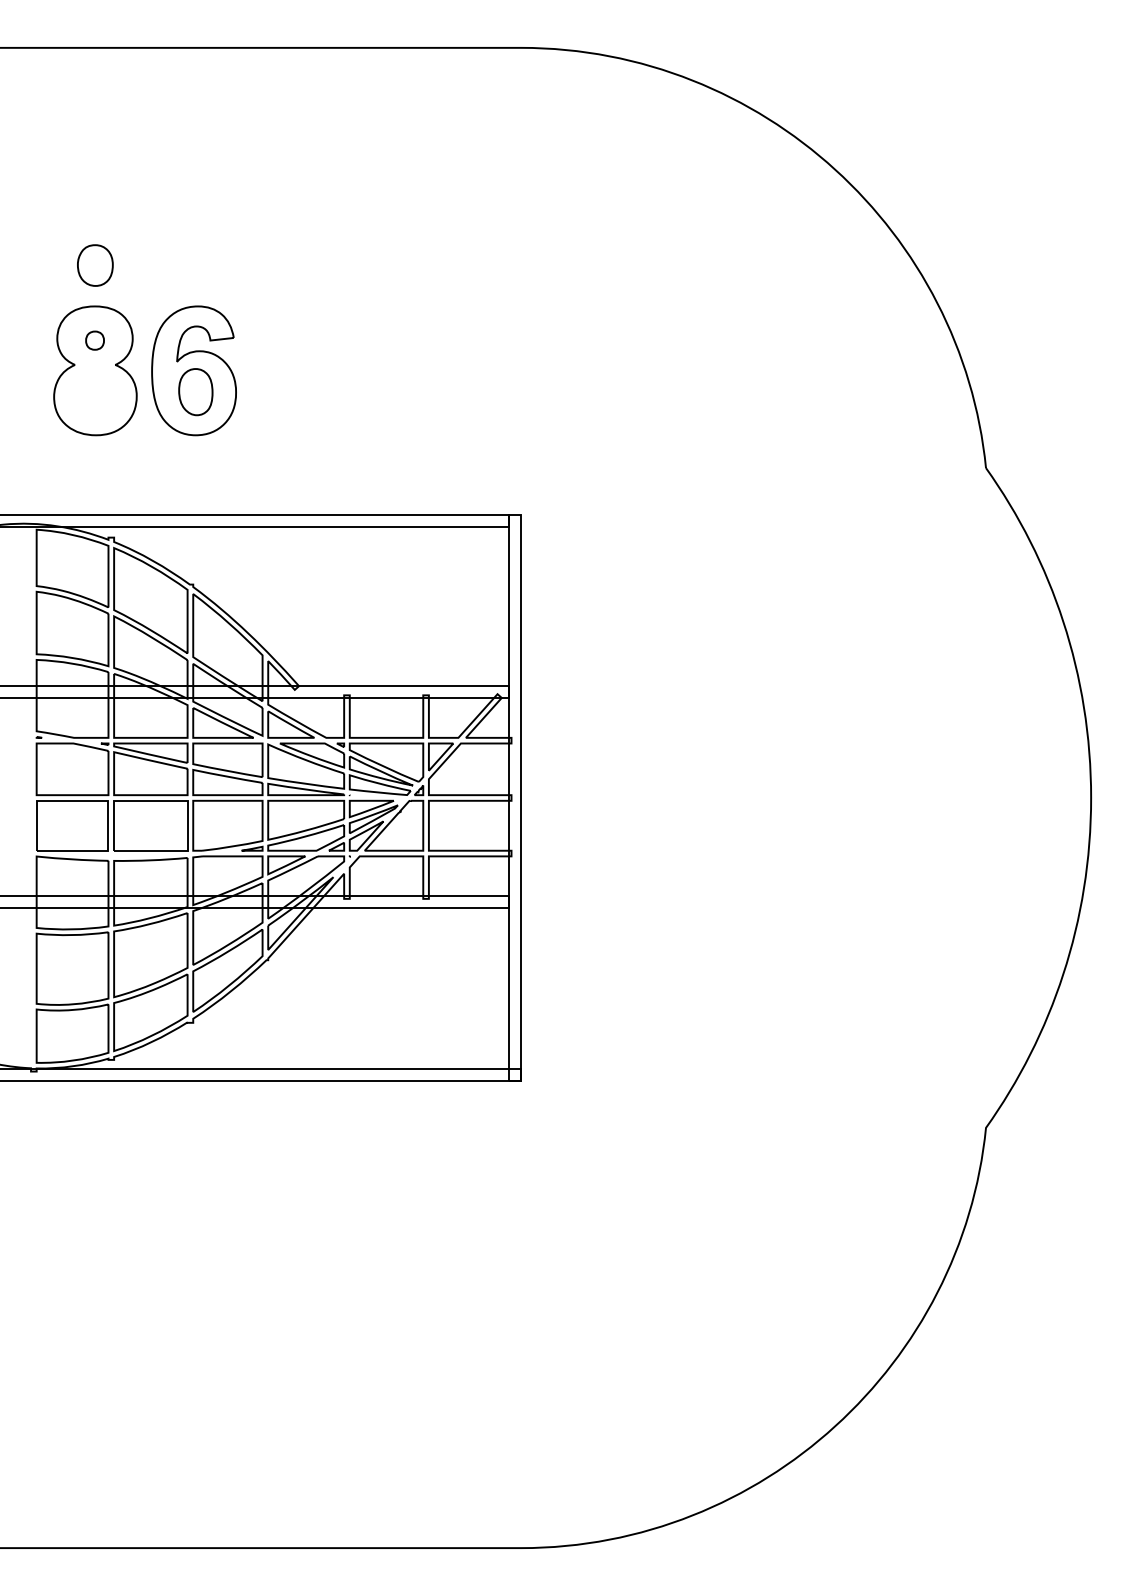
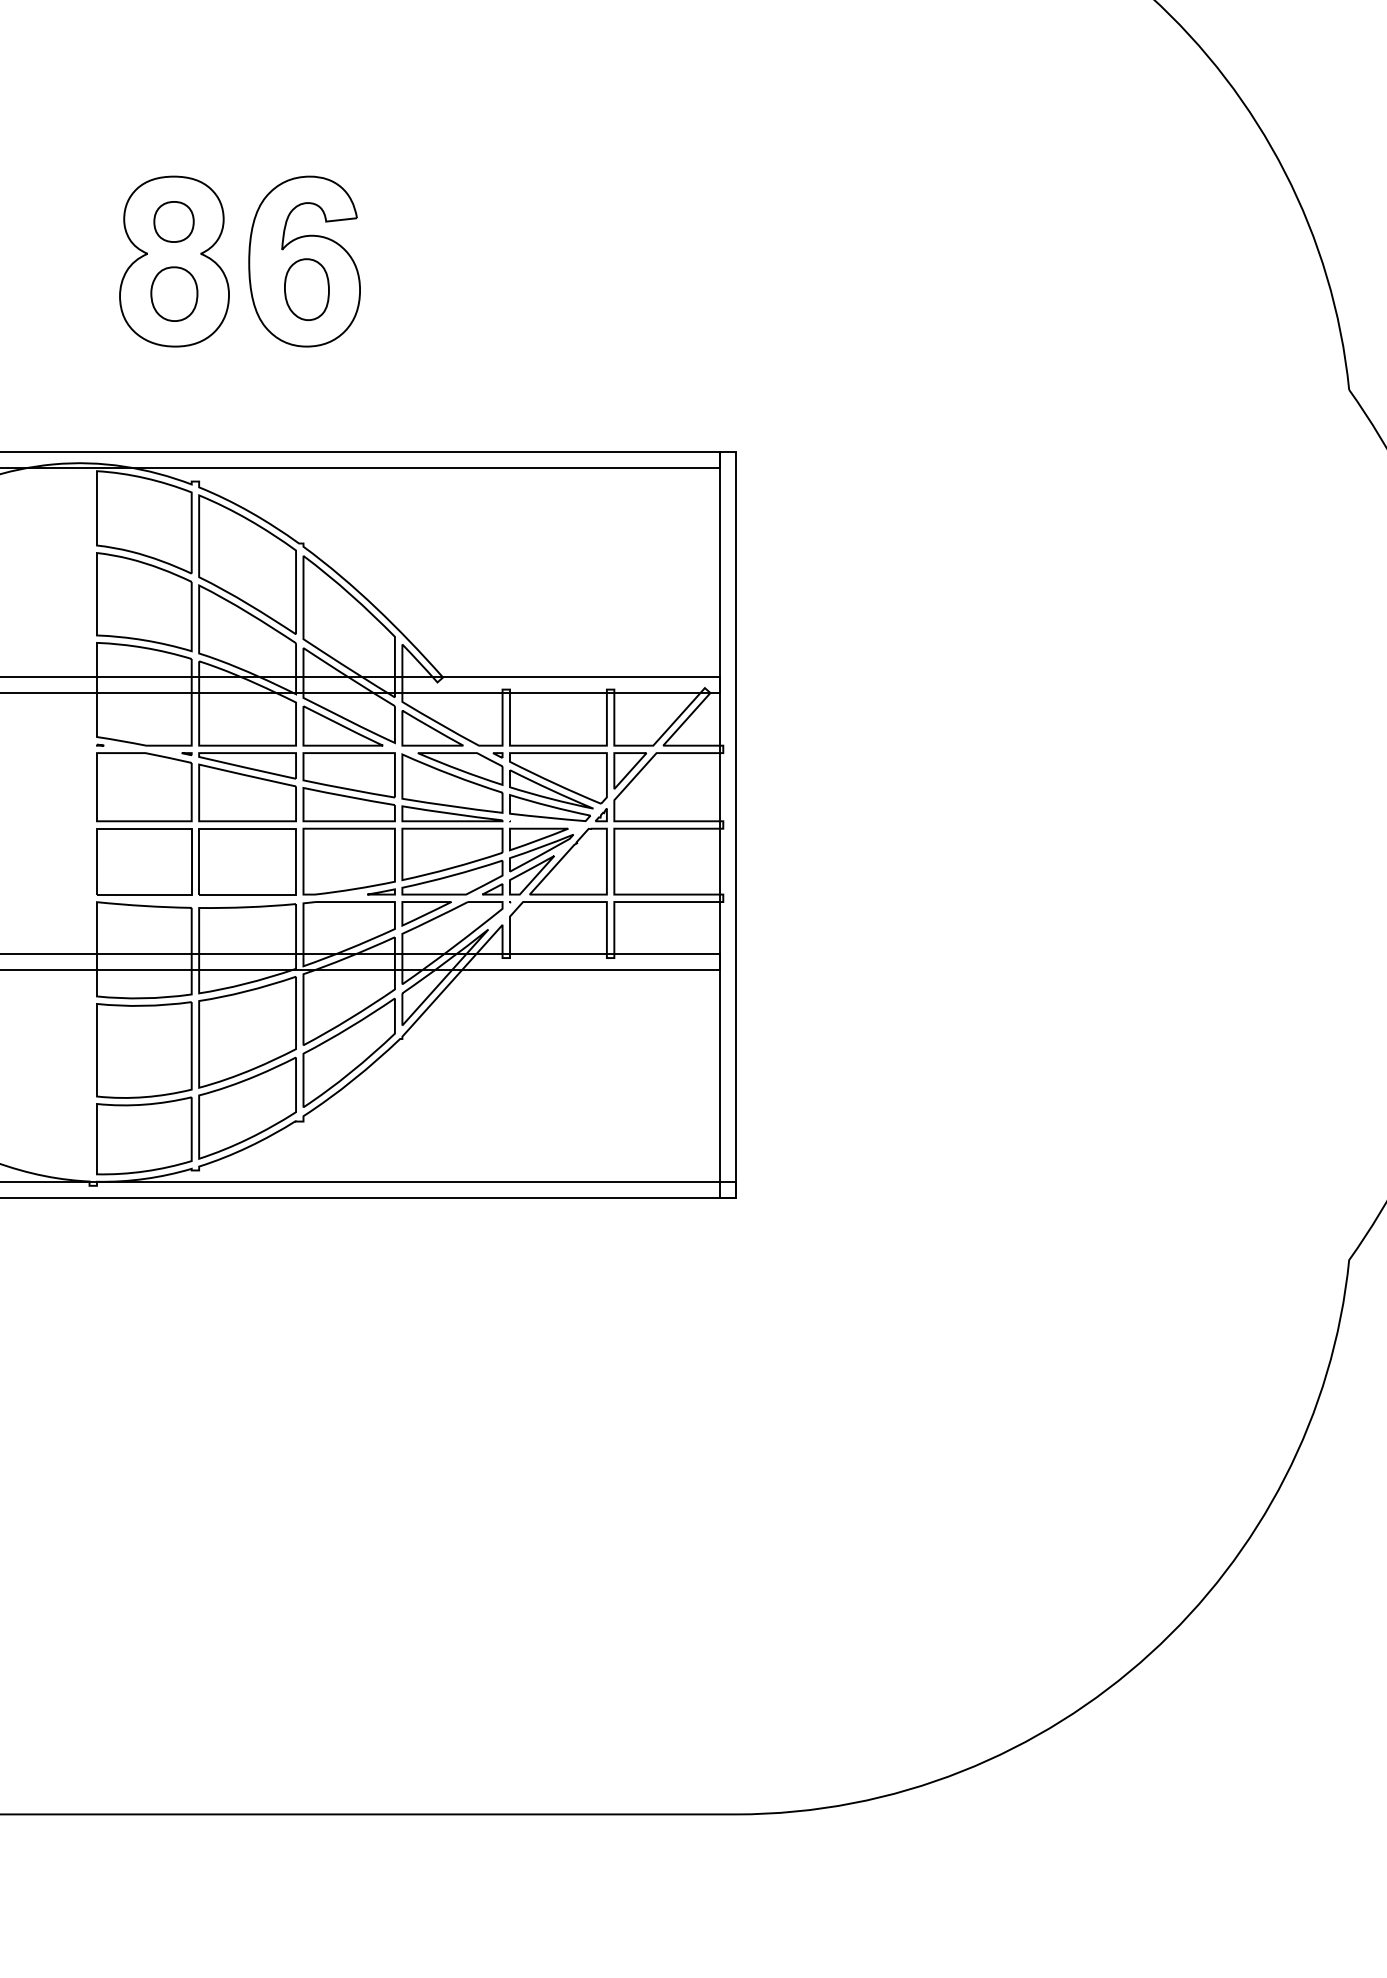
part: (95, 265) -> (174, 294), moved
part: (94, 340) -> (173, 221), size x1.67

